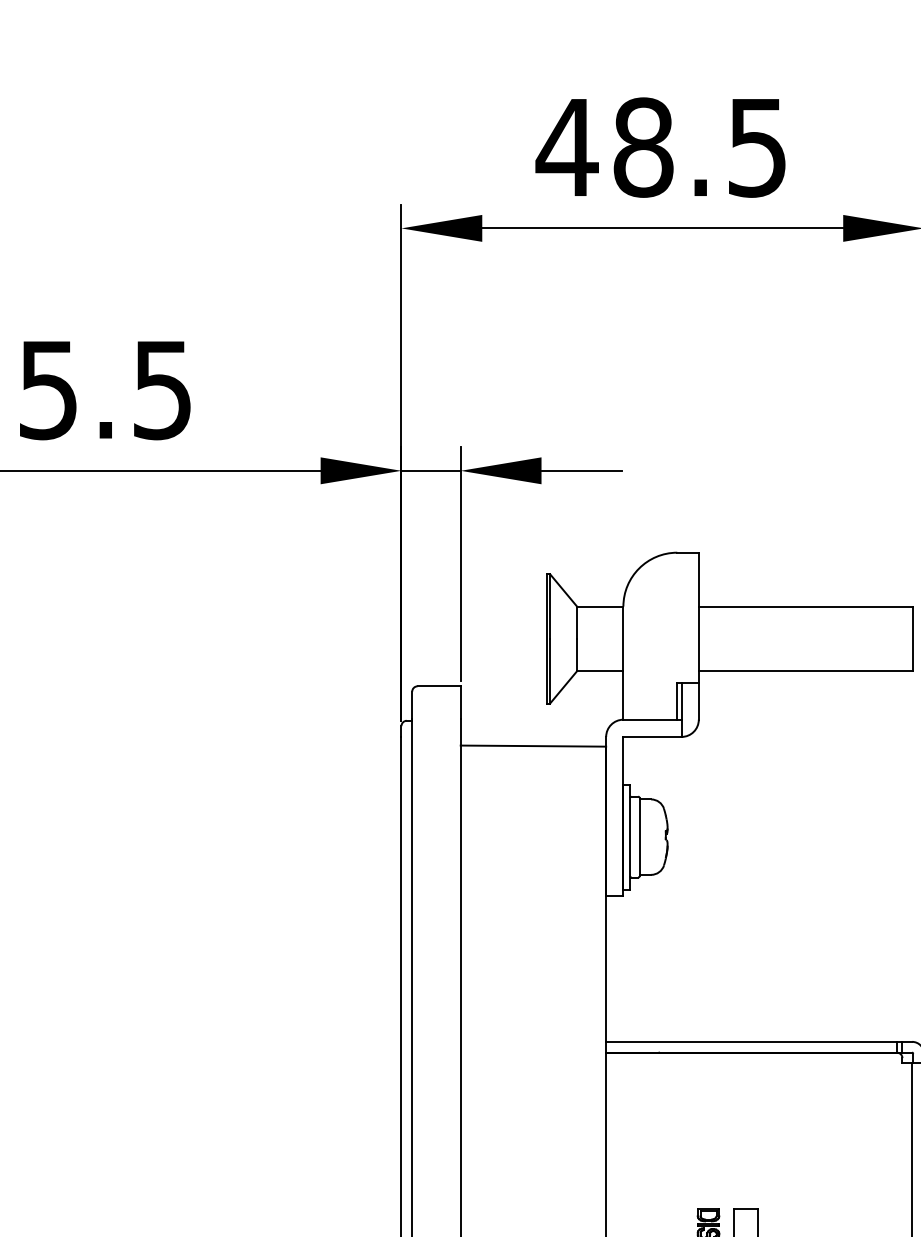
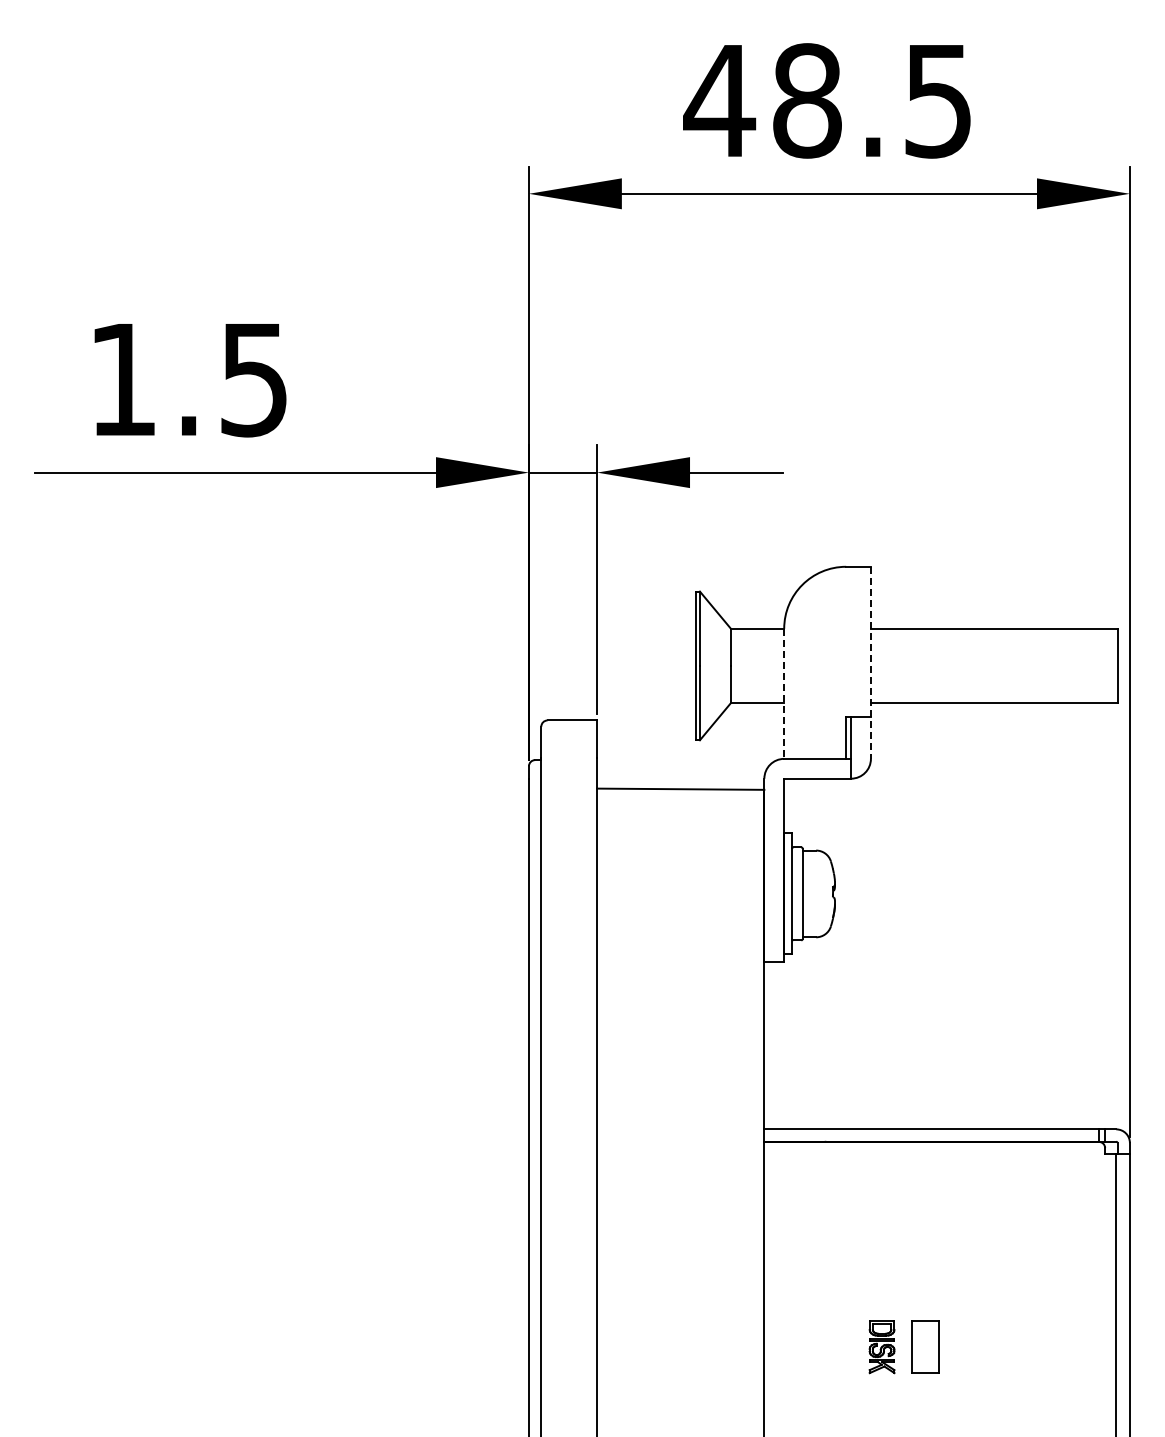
text: (48, 390) -> (122, 380), 5.5 -> 1.5
line: (698, 636) -> (870, 663), solid -> dashed
line: (623, 663) -> (784, 694), solid -> dashed

